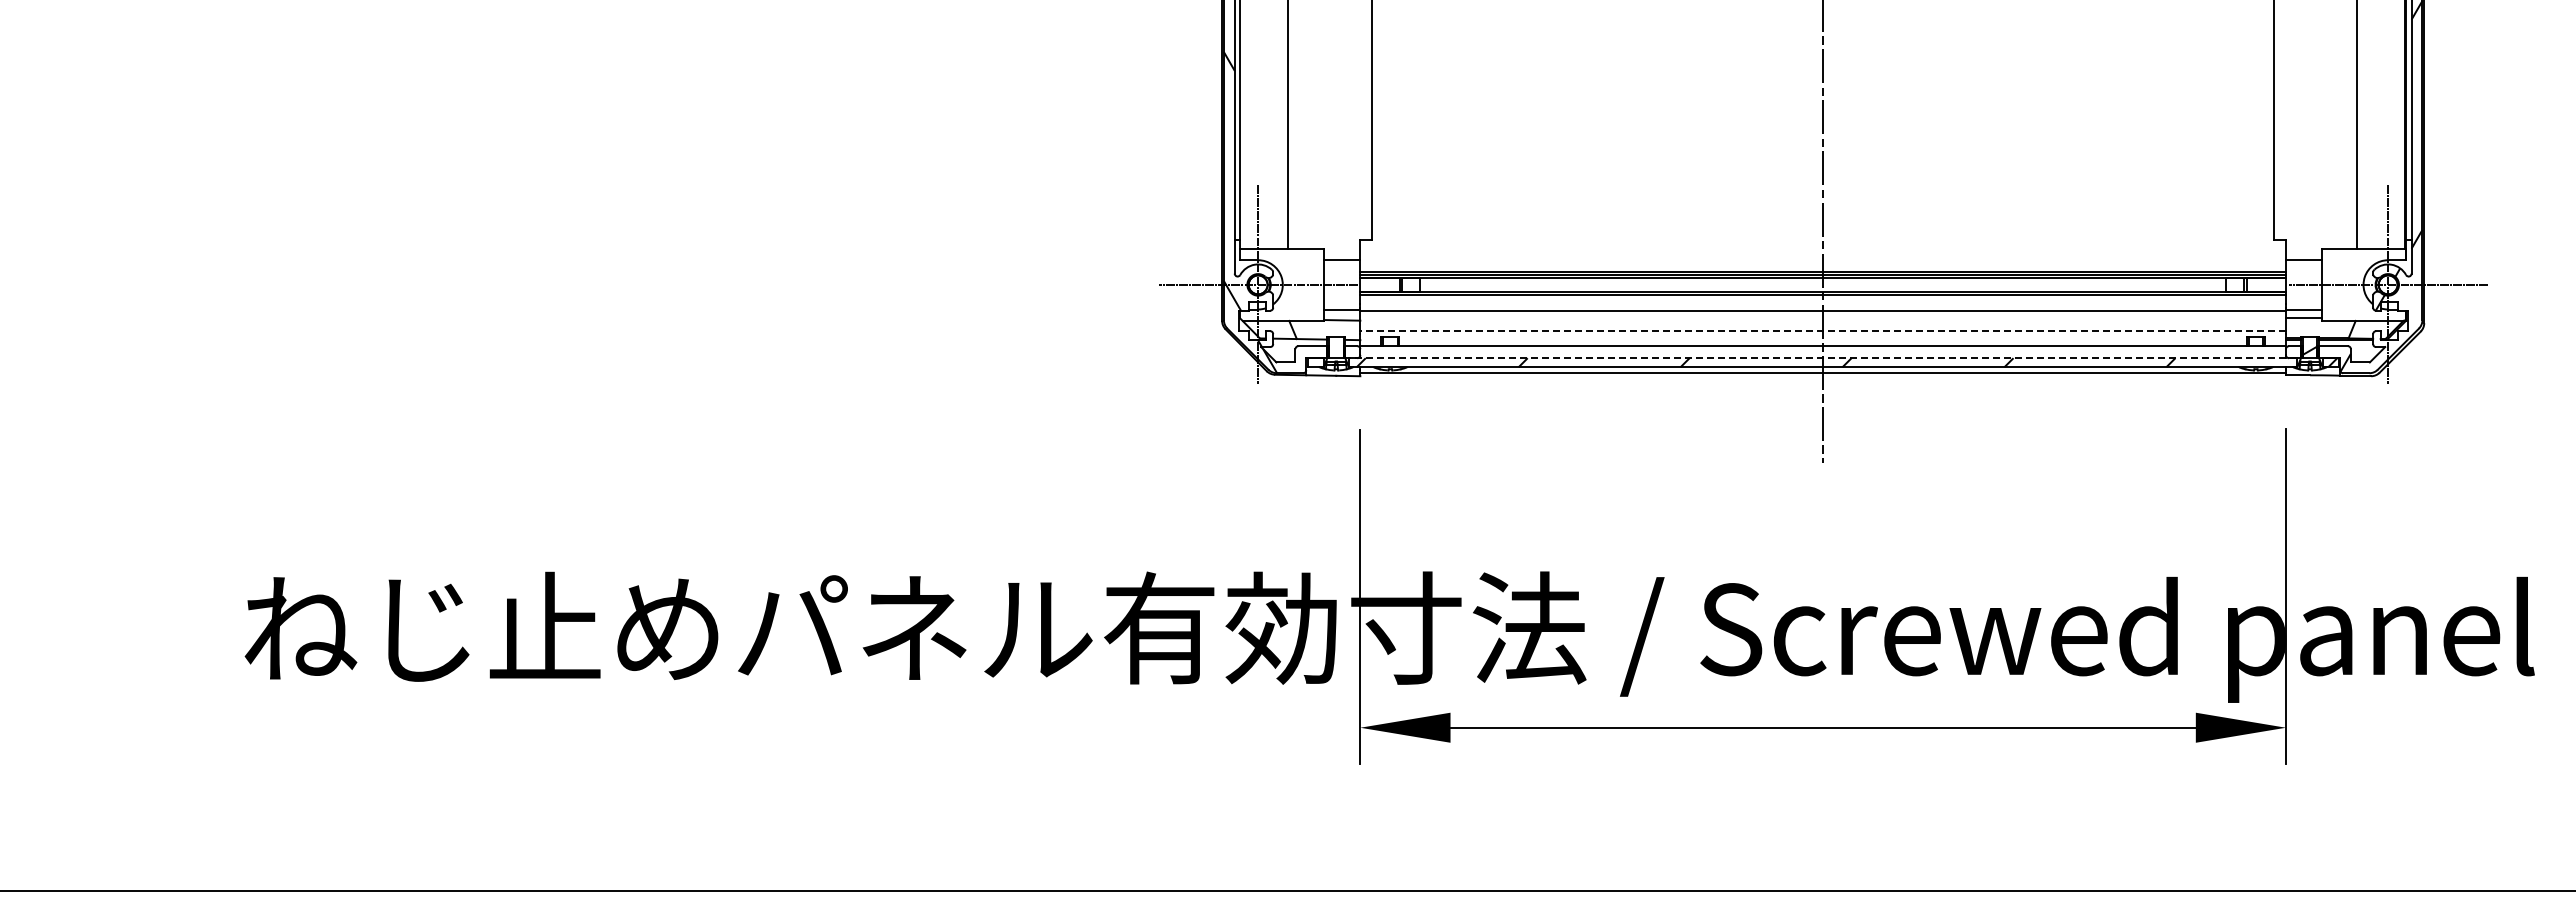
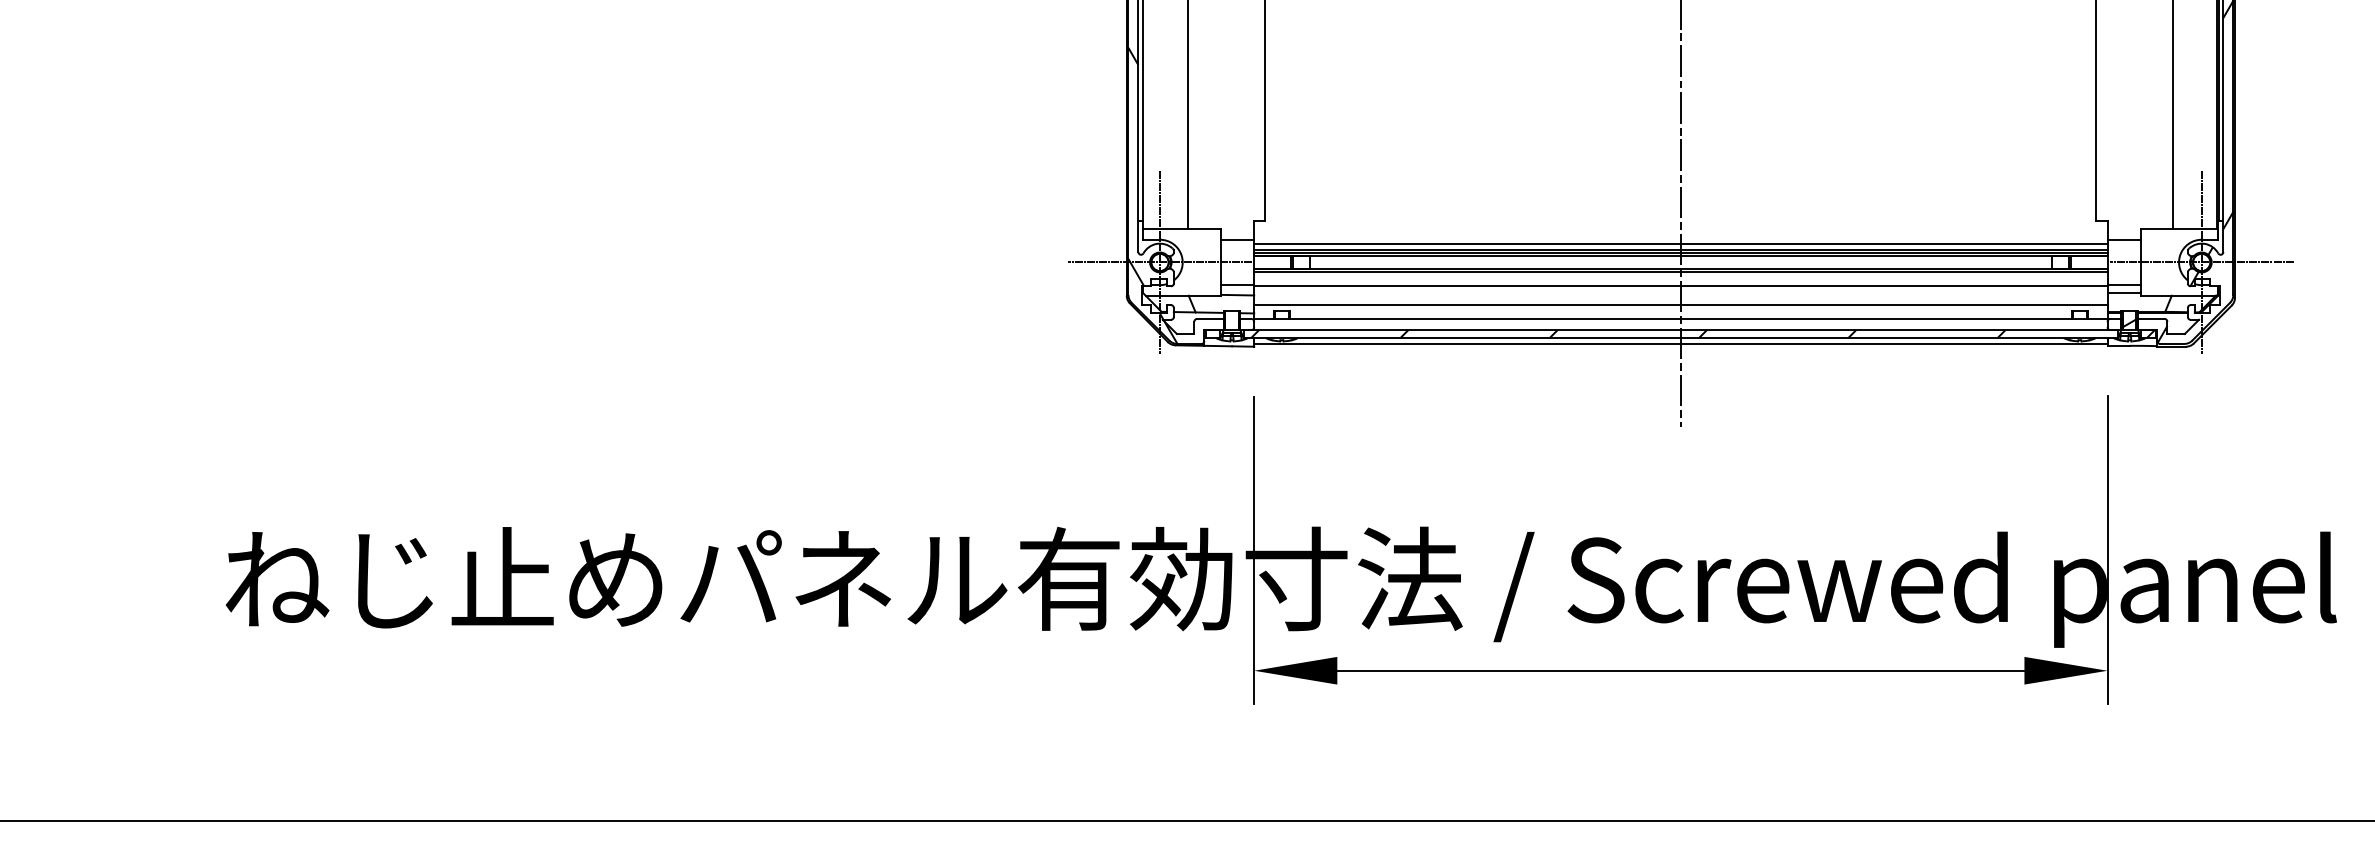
line: (1823, 264) -> (1681, 243), added
line: (1823, 331) -> (1681, 305), dashed -> solid
line: (1822, 358) -> (1680, 330), dashed -> solid

